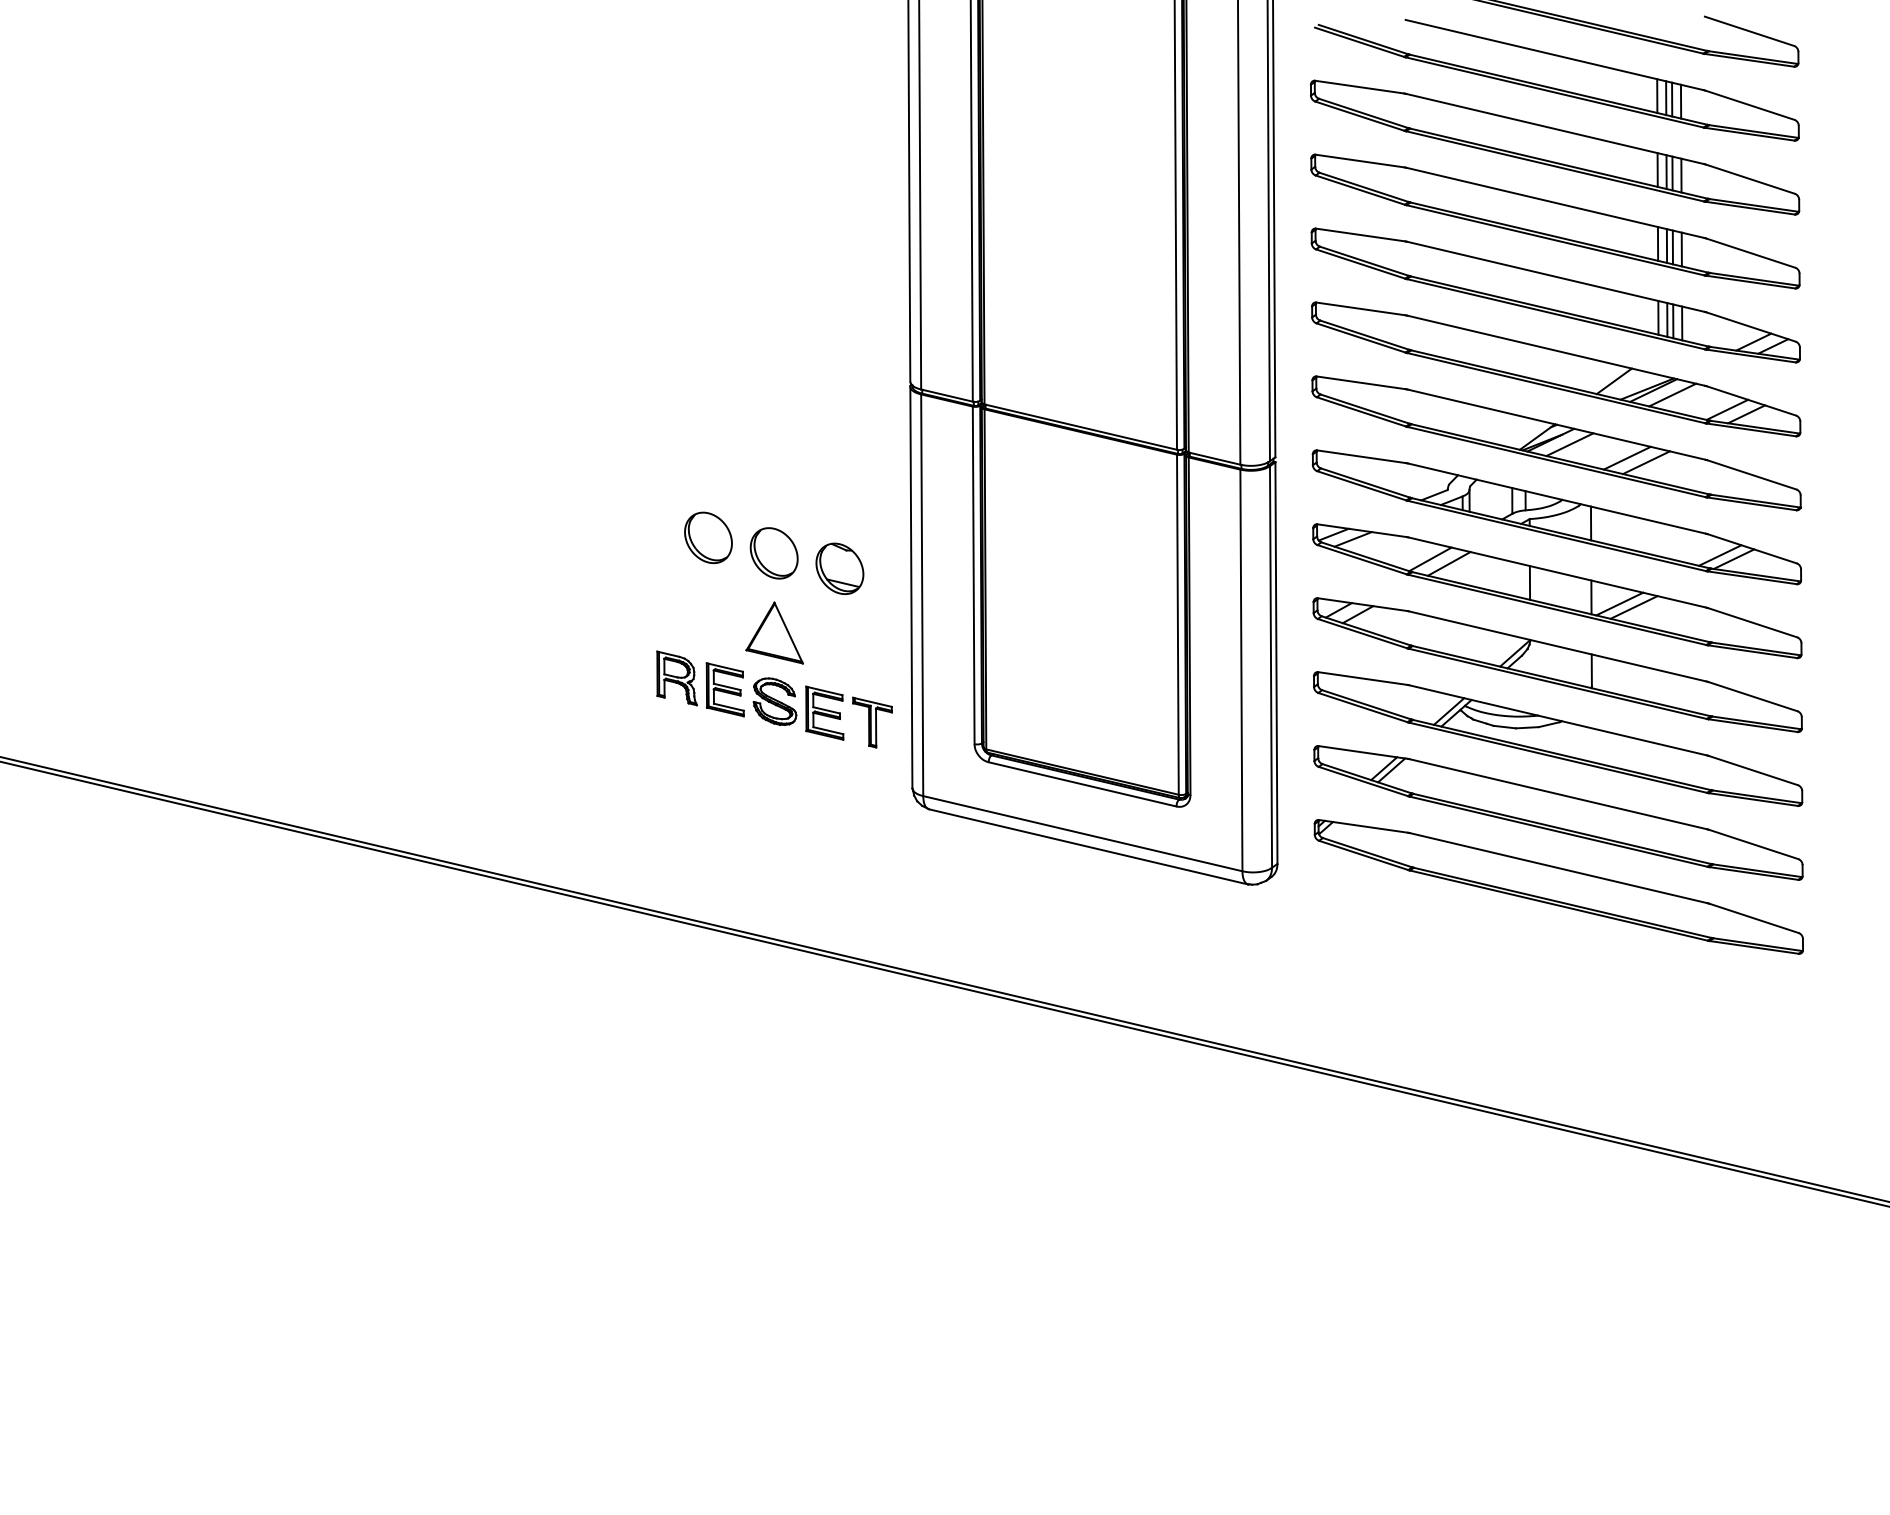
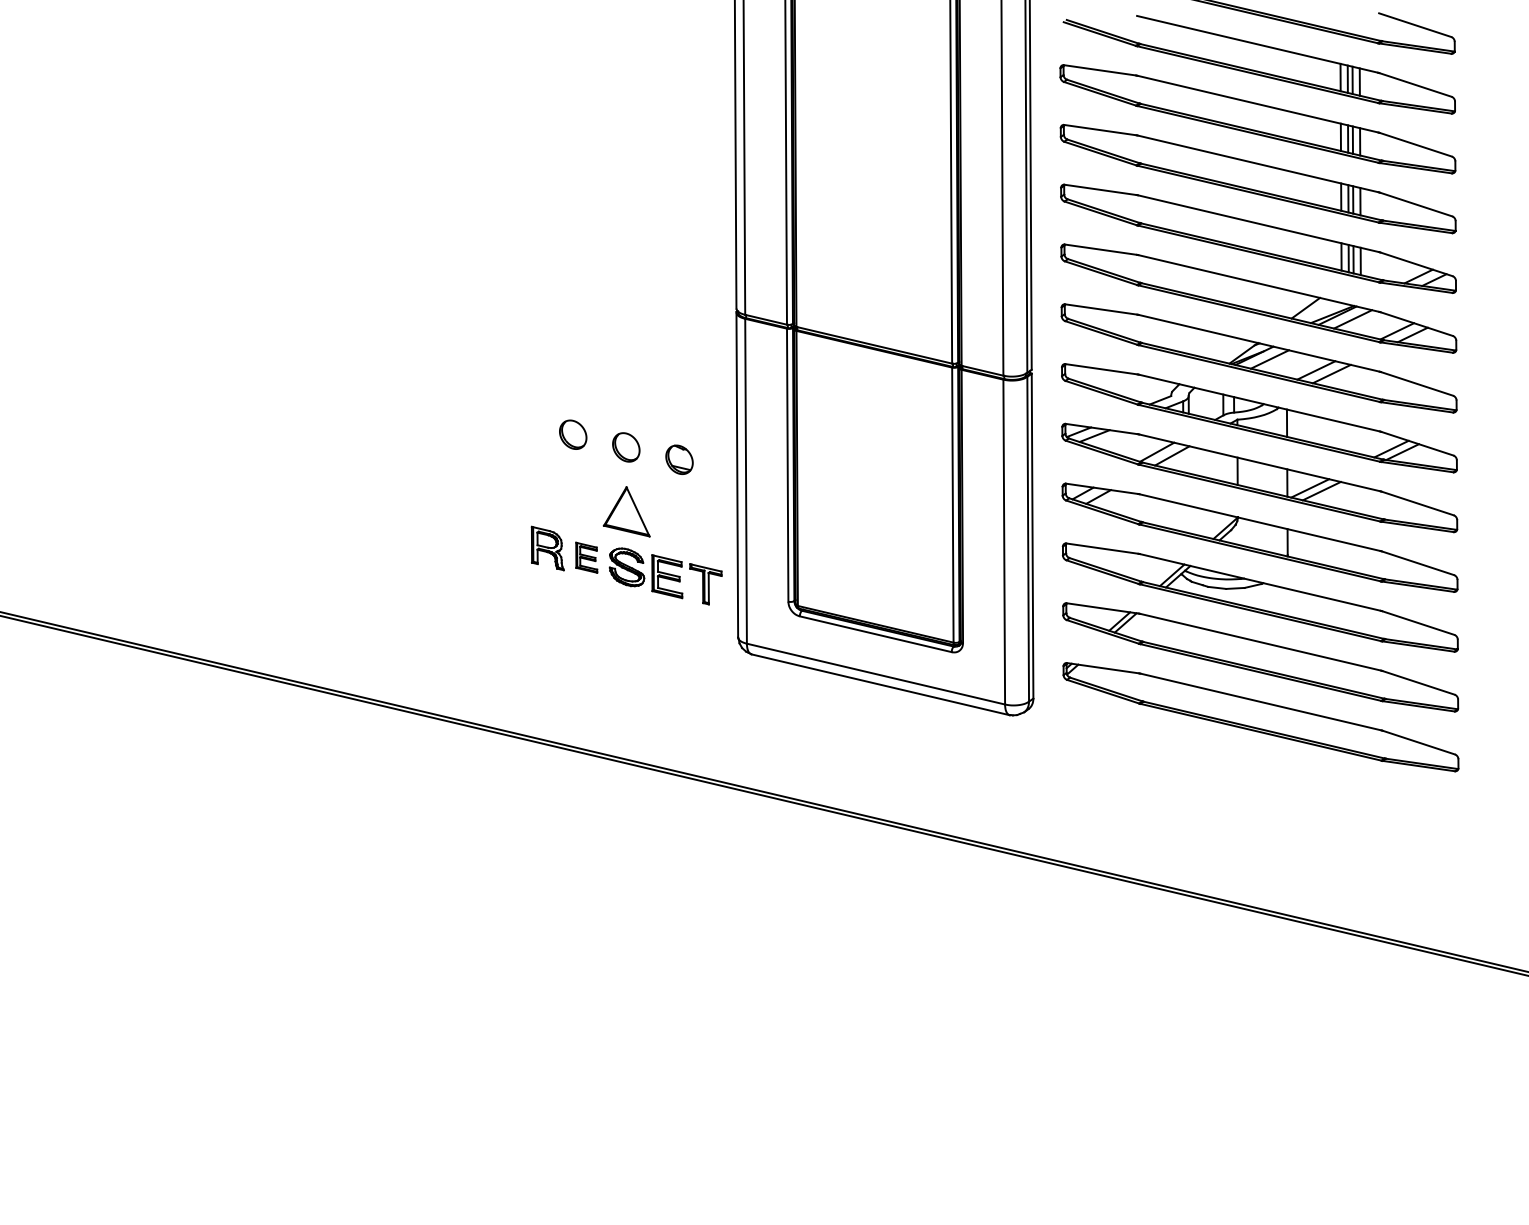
part: (708, 537) -> (573, 434), size x0.7
part: (773, 553) -> (625, 447), size x0.7
part: (839, 568) -> (679, 459), size x0.7
part: (724, 689) -> (586, 557), size x0.7

